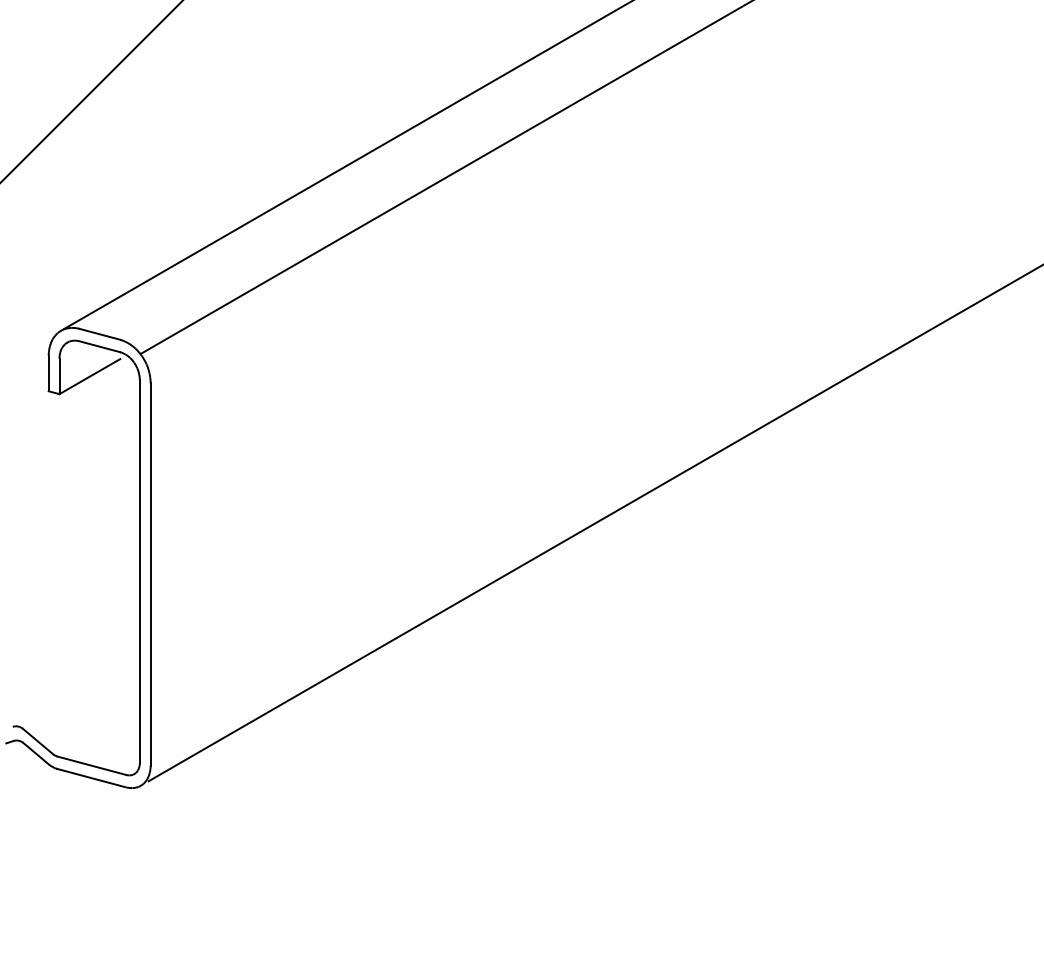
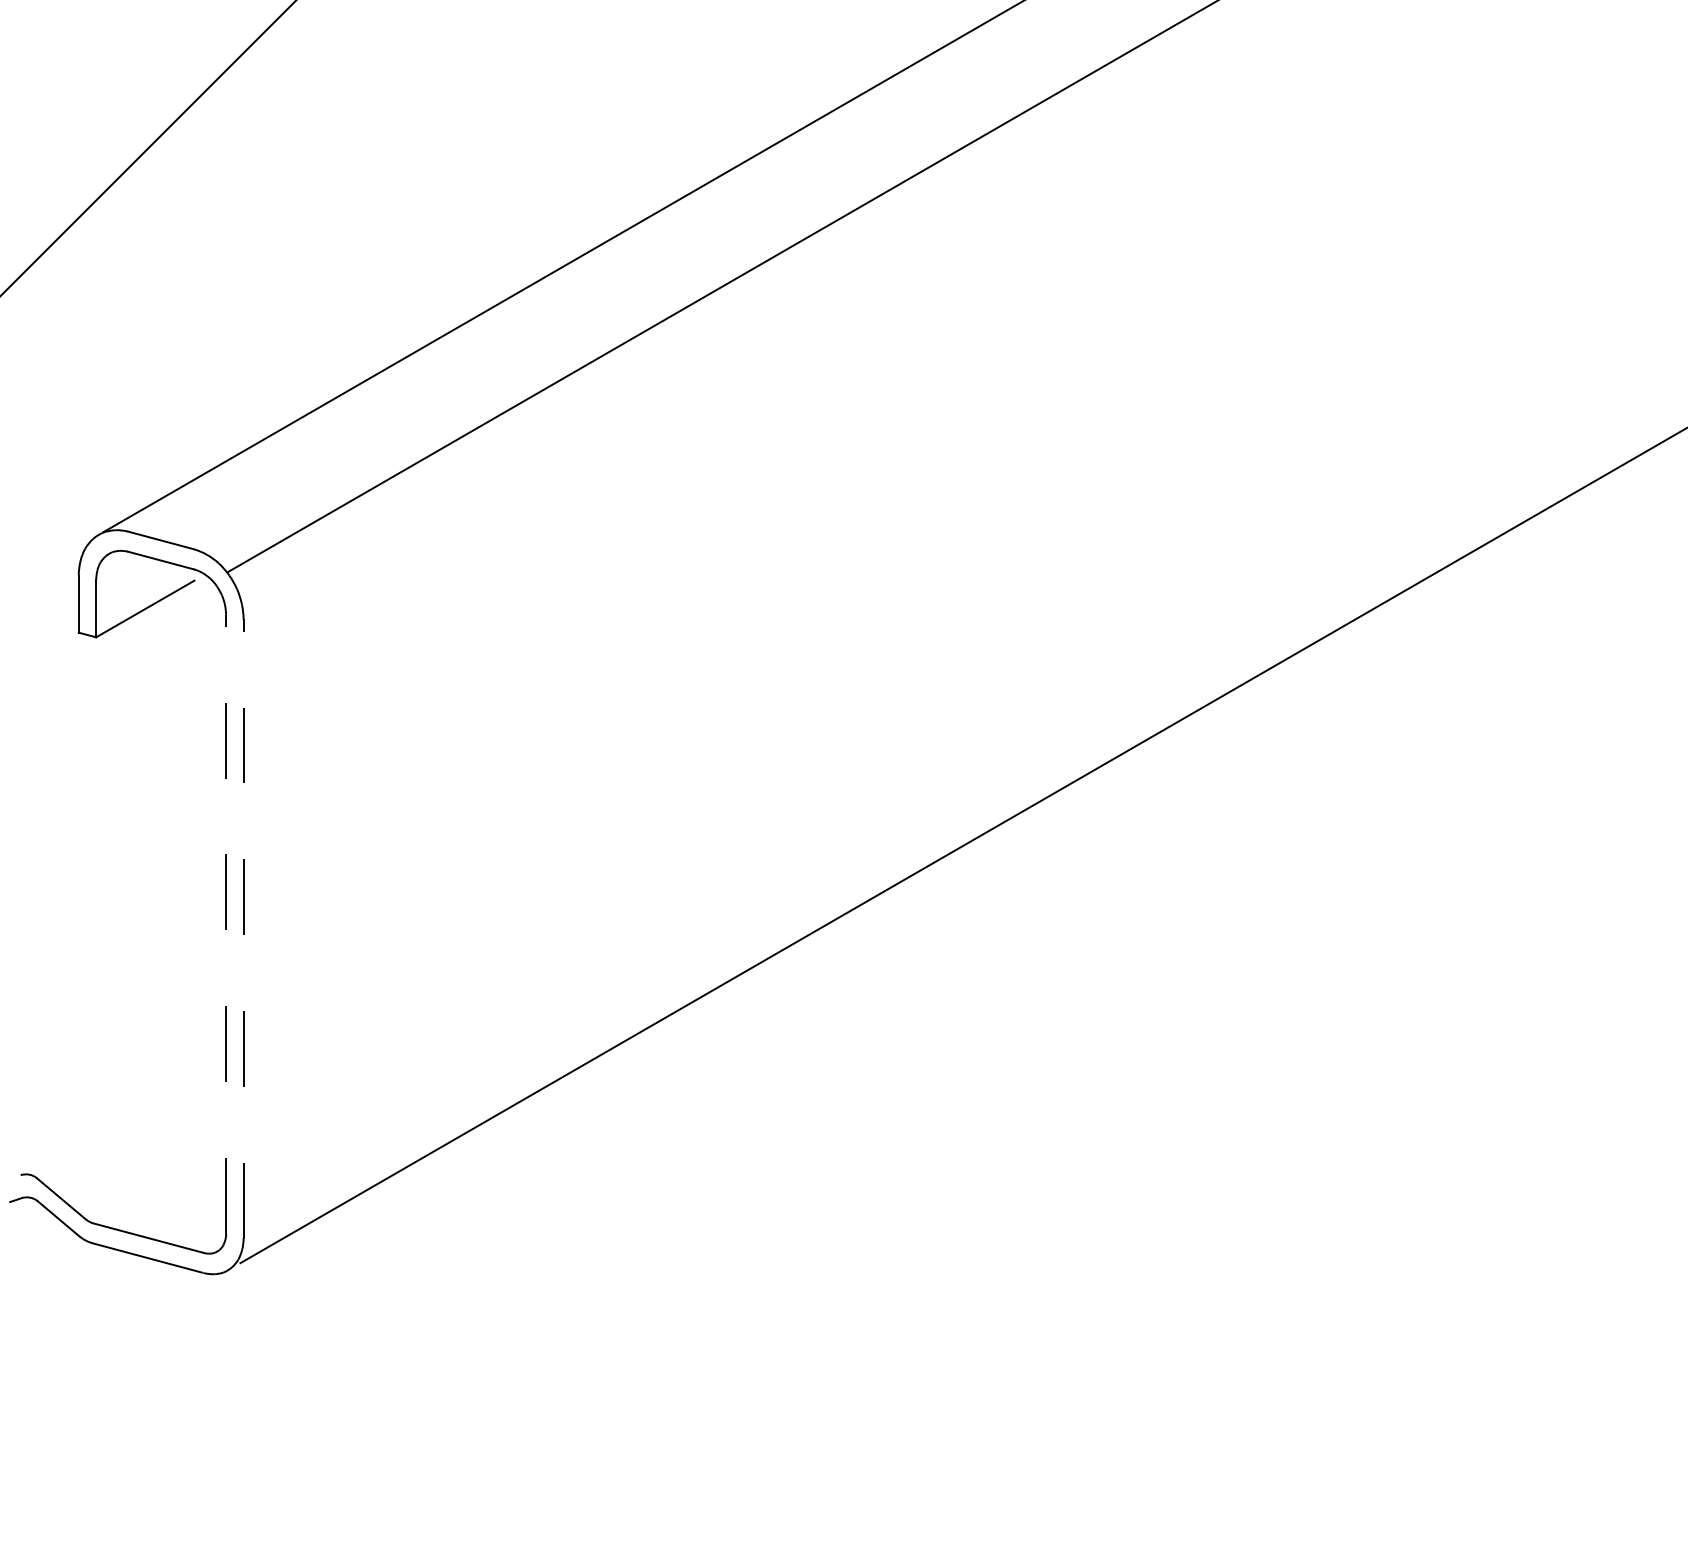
line: (139, 571) -> (225, 924), solid -> dashed
line: (150, 574) -> (243, 928), solid -> dashed

